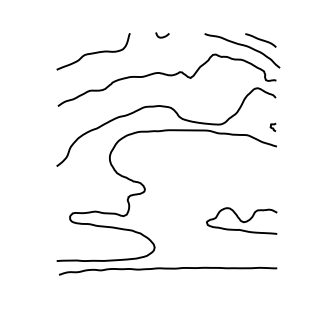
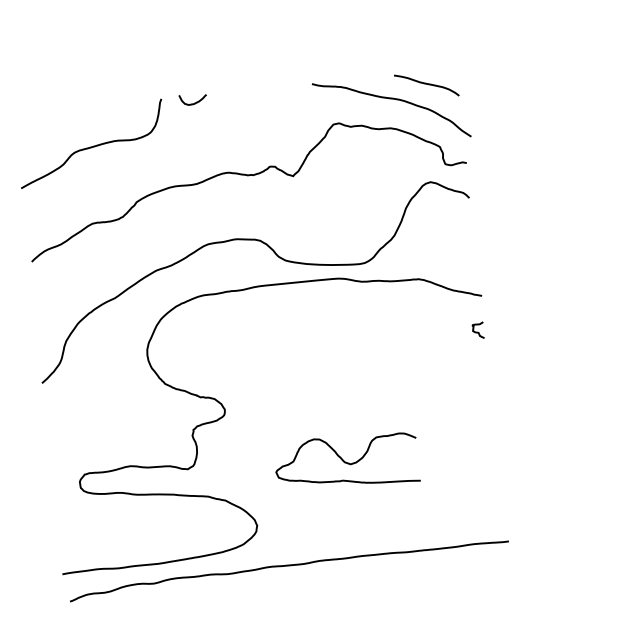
curve: (162, 36) -> (193, 102), moved
curve: (272, 125) -> (476, 326), moved
curve: (241, 220) -> (345, 461), moved

